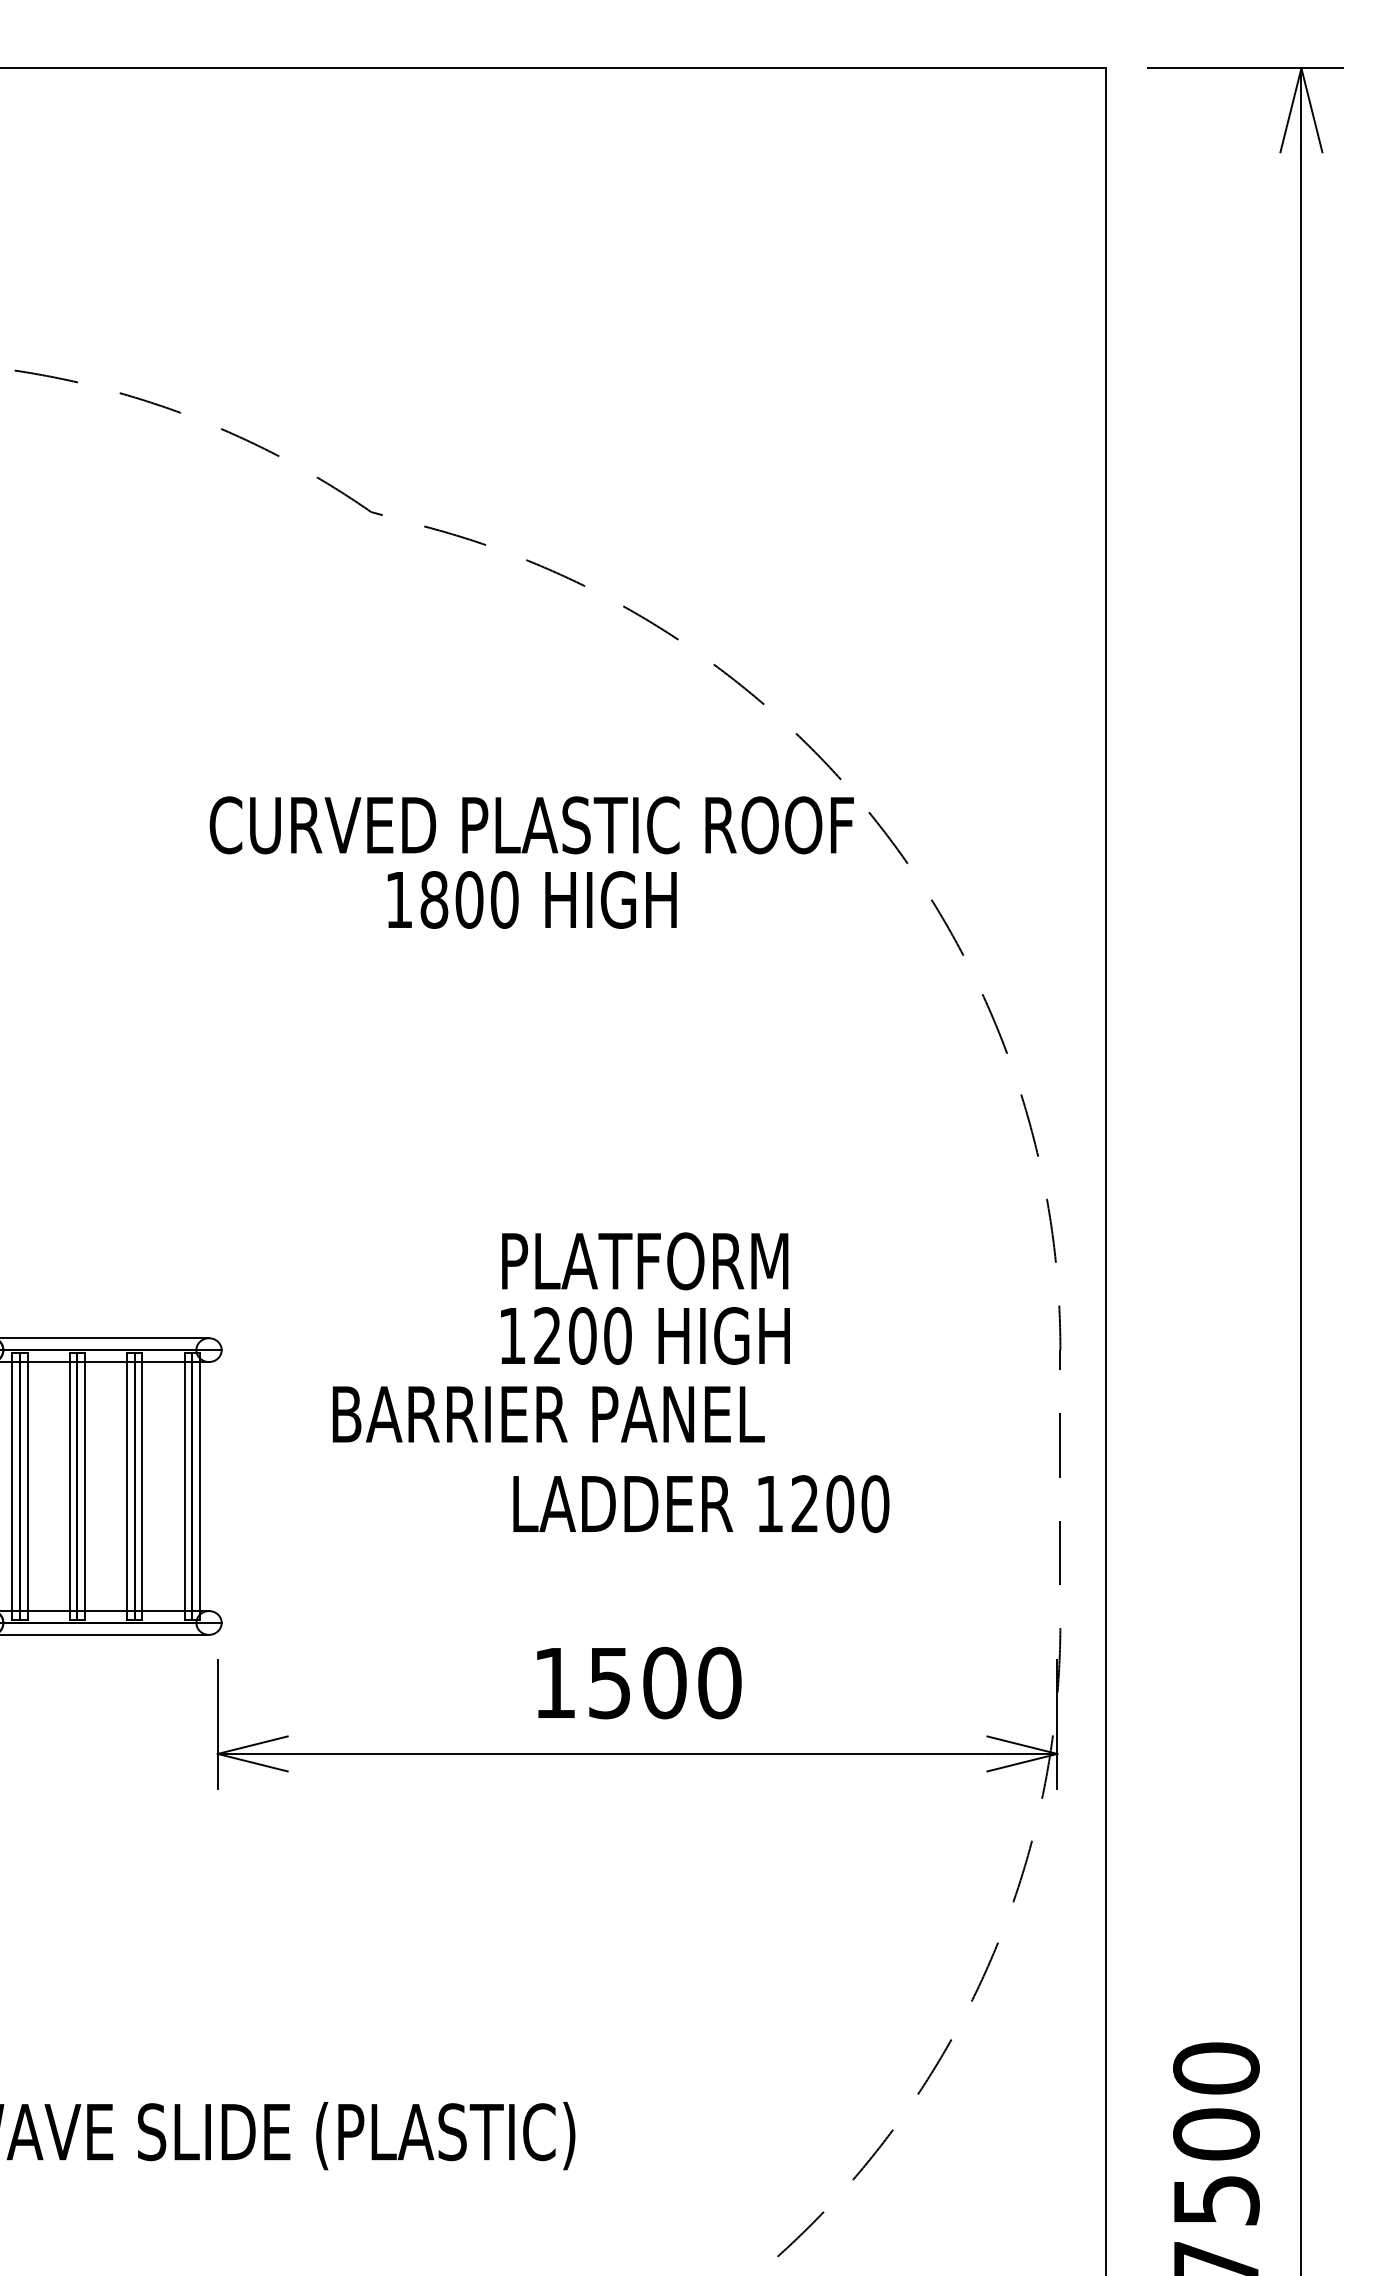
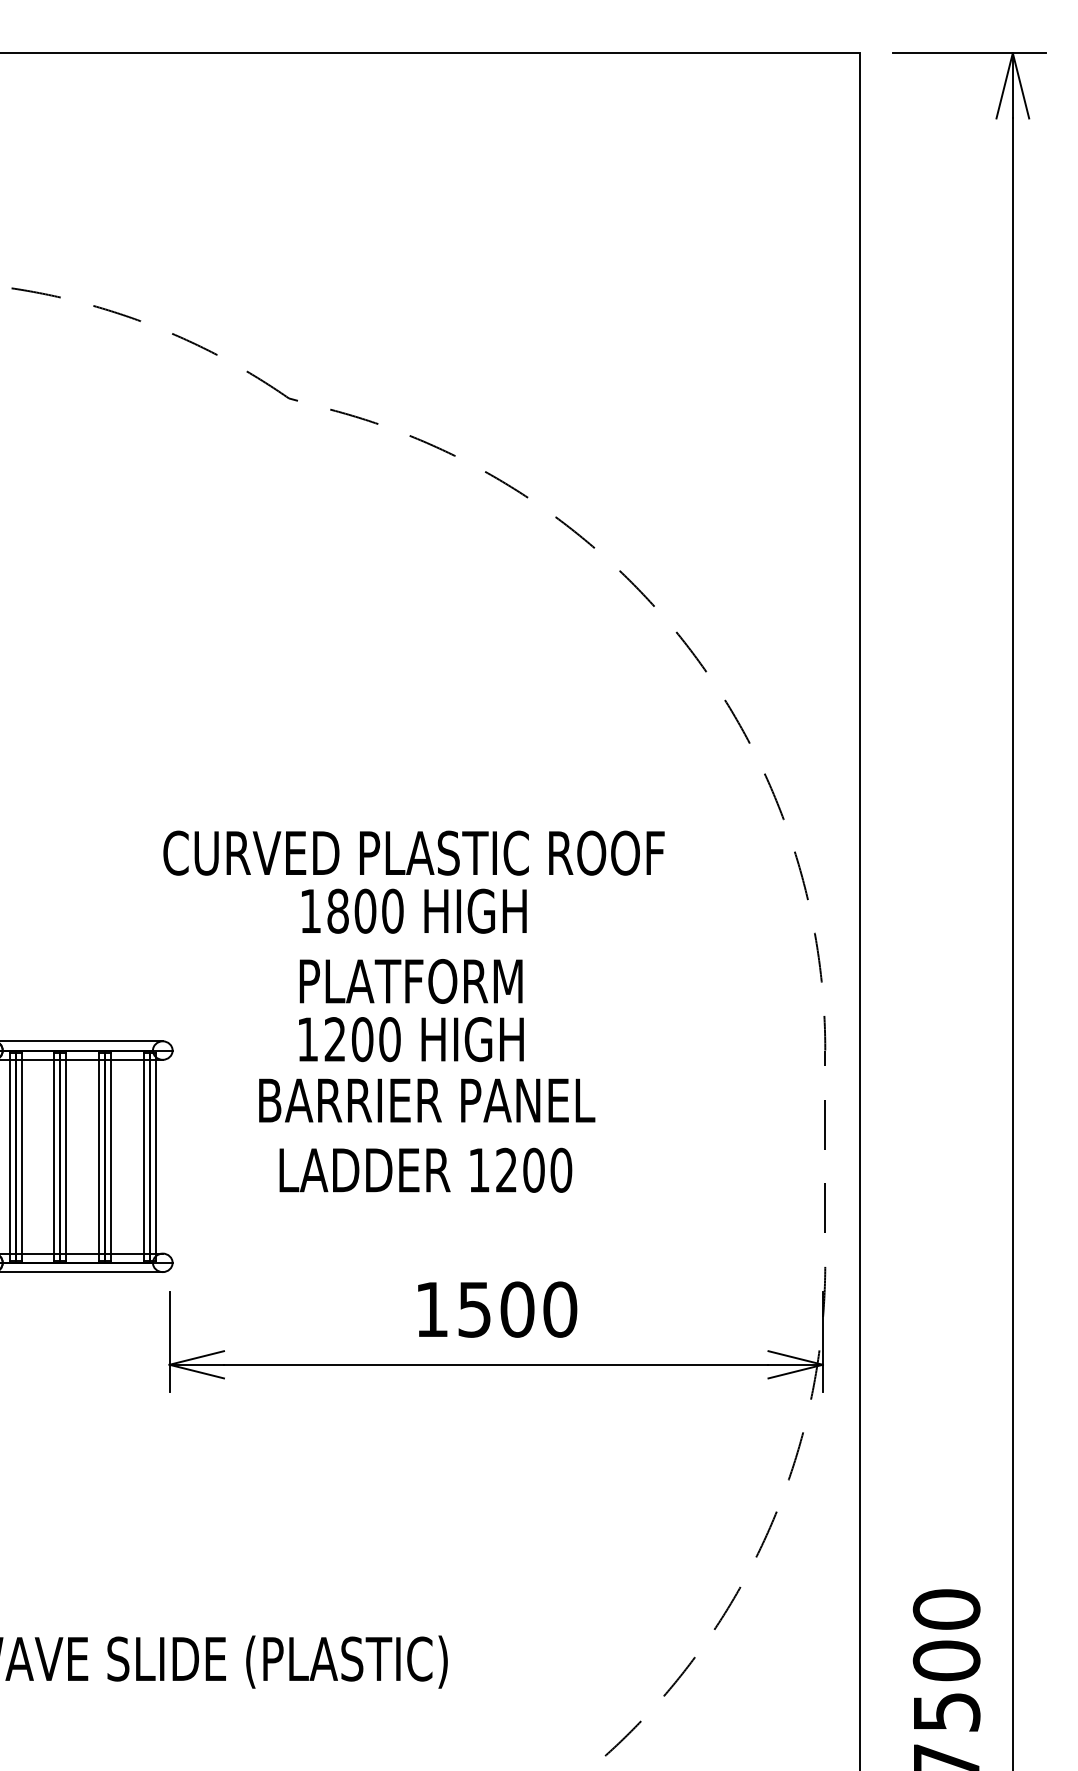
text: (531, 861) -> (413, 881), moved
text: (645, 1298) -> (411, 1010), moved
text: (700, 1502) -> (425, 1169), moved

